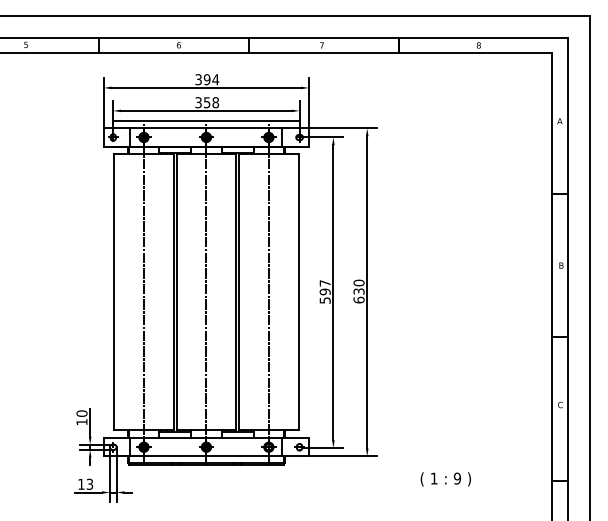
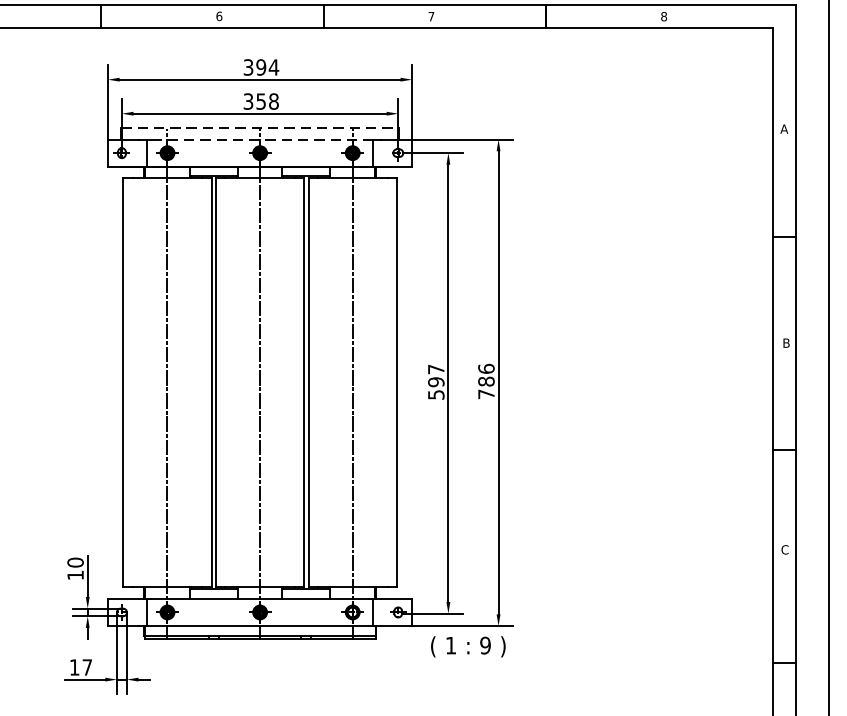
line: (206, 120) -> (260, 127), solid -> dashed
line: (206, 128) -> (260, 139), solid -> dashed
text: (358, 291) -> (485, 381), 630 -> 786
text: (445, 479) -> (467, 646), moved
text: (89, 483) -> (86, 666), 13 -> 17

